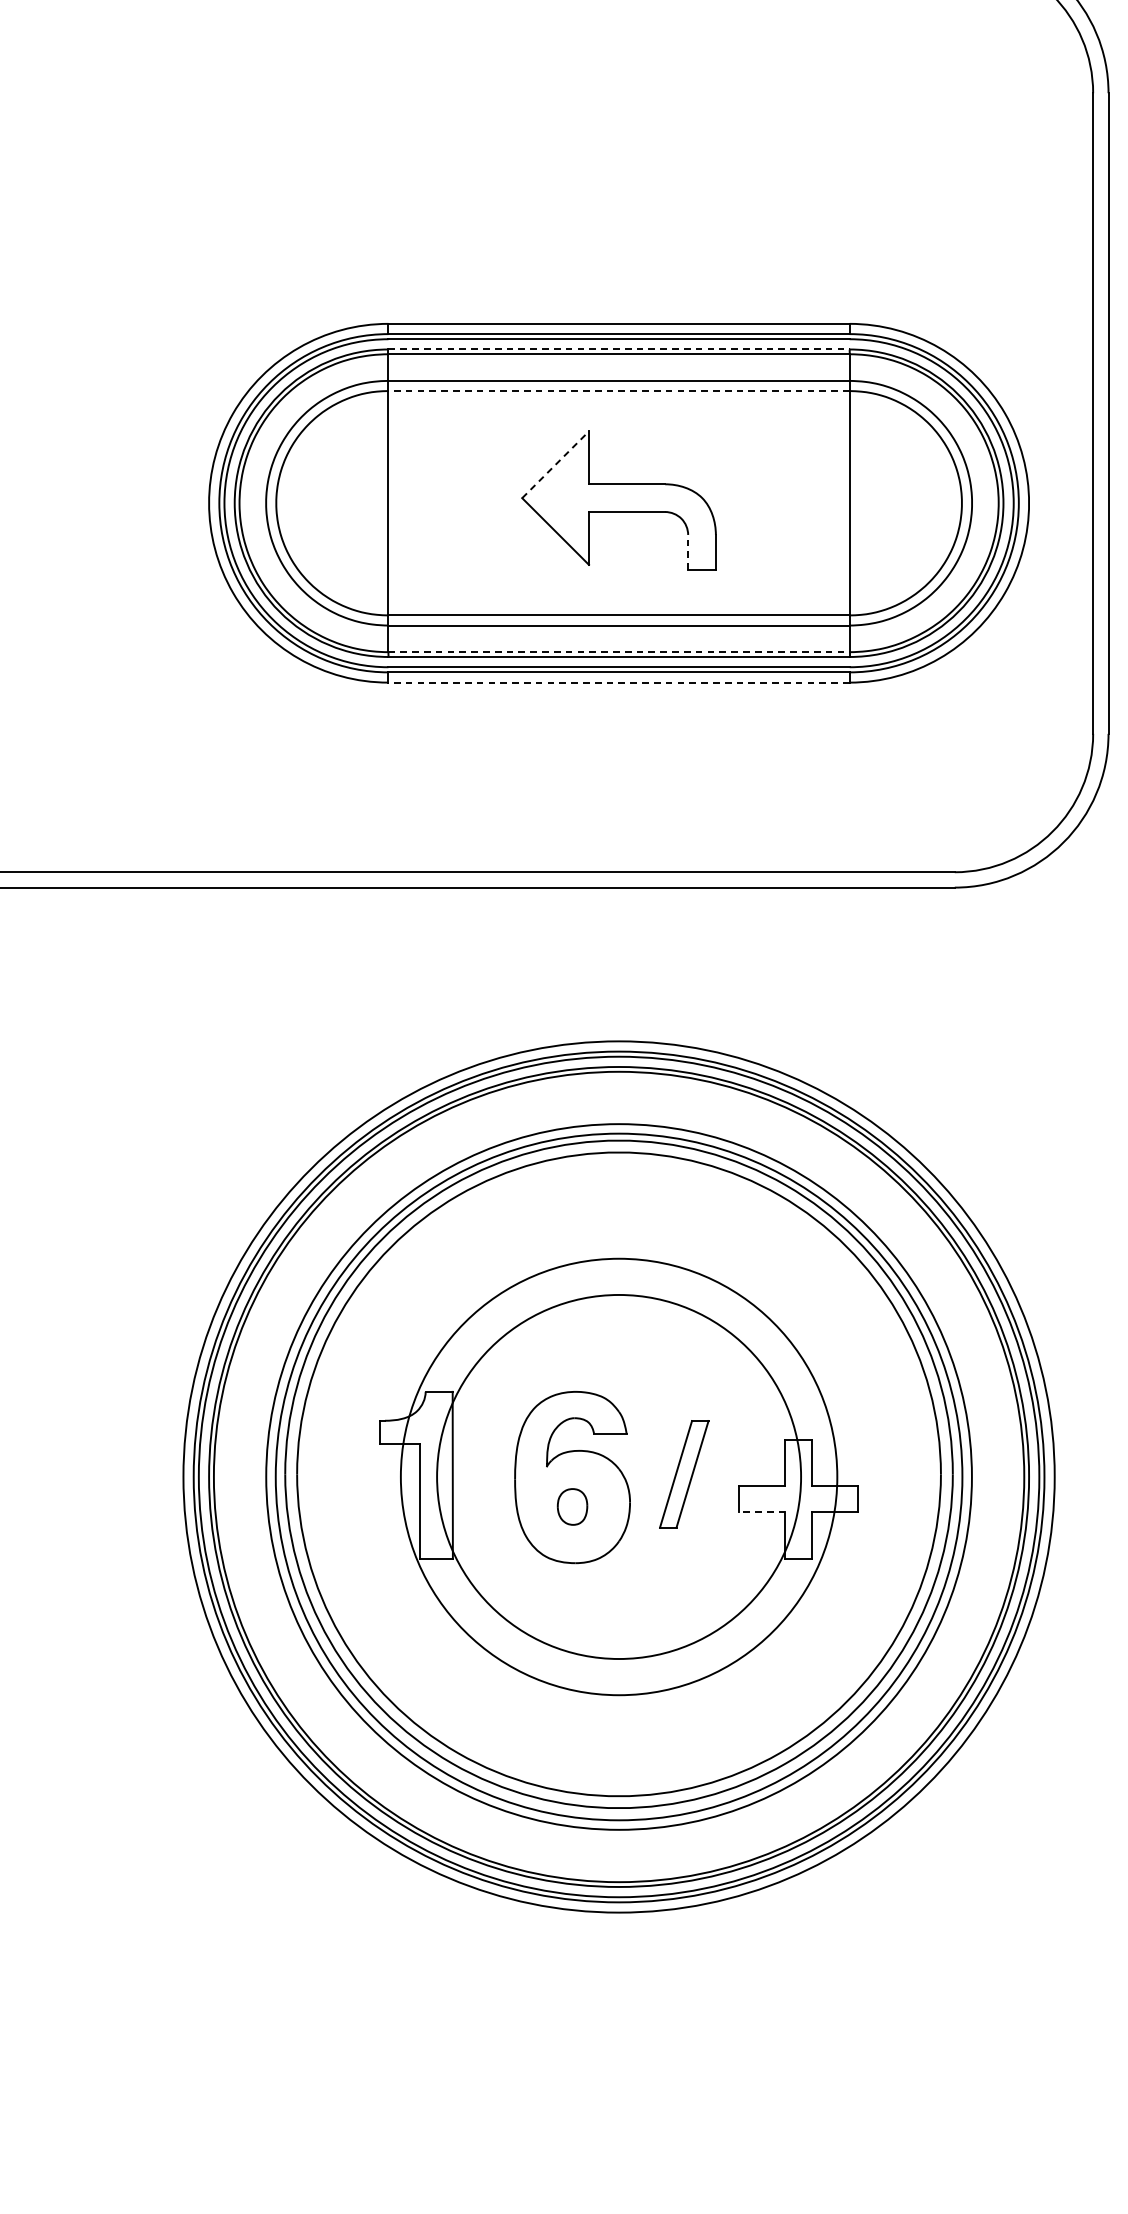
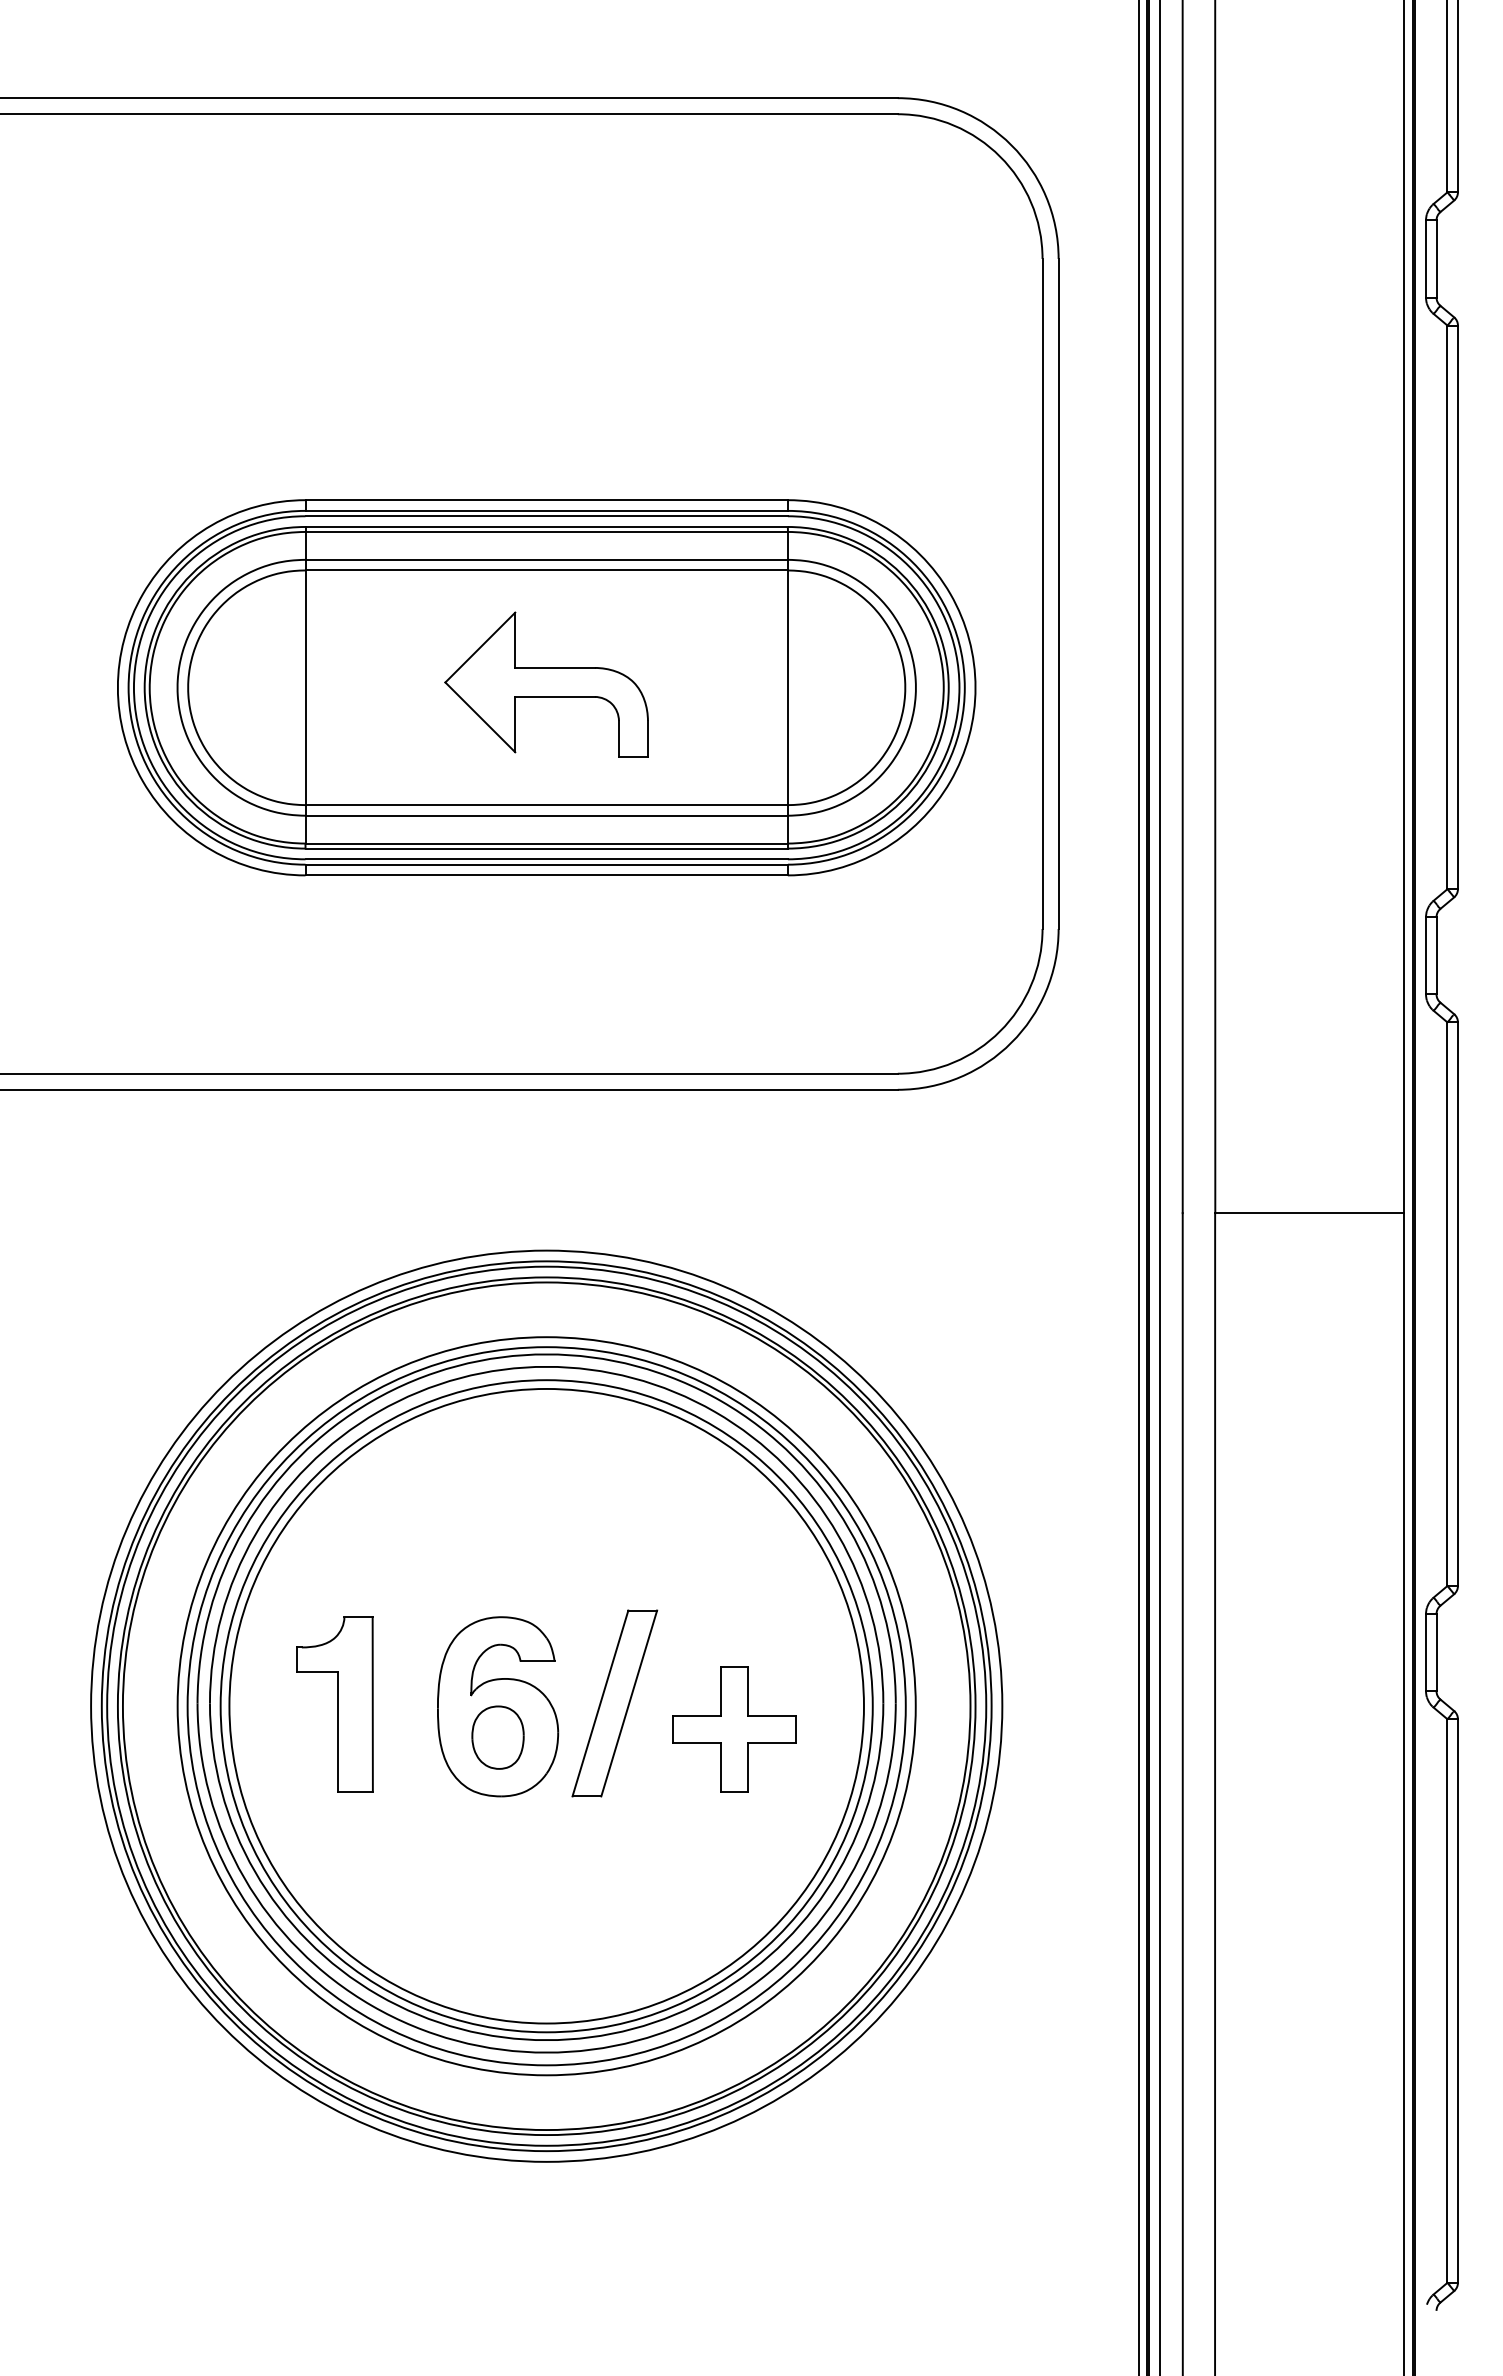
line: (619, 349) -> (547, 526), dashed -> solid
line: (618, 391) -> (546, 570), dashed -> solid
line: (555, 464) -> (480, 647), dashed -> solid
line: (687, 551) -> (618, 738), dashed -> solid
line: (619, 652) -> (547, 843), dashed -> solid
line: (618, 682) -> (546, 875), dashed -> solid
part: (683, 1474) -> (614, 1703), size x1.67
circle: (618, 1476) -> (546, 1705), size x1.67
circle: (618, 1477) -> (546, 1706), size x1.43
part: (572, 1506) -> (497, 1737), size x1.67
line: (762, 1512) -> (696, 1743), dashed -> solid

